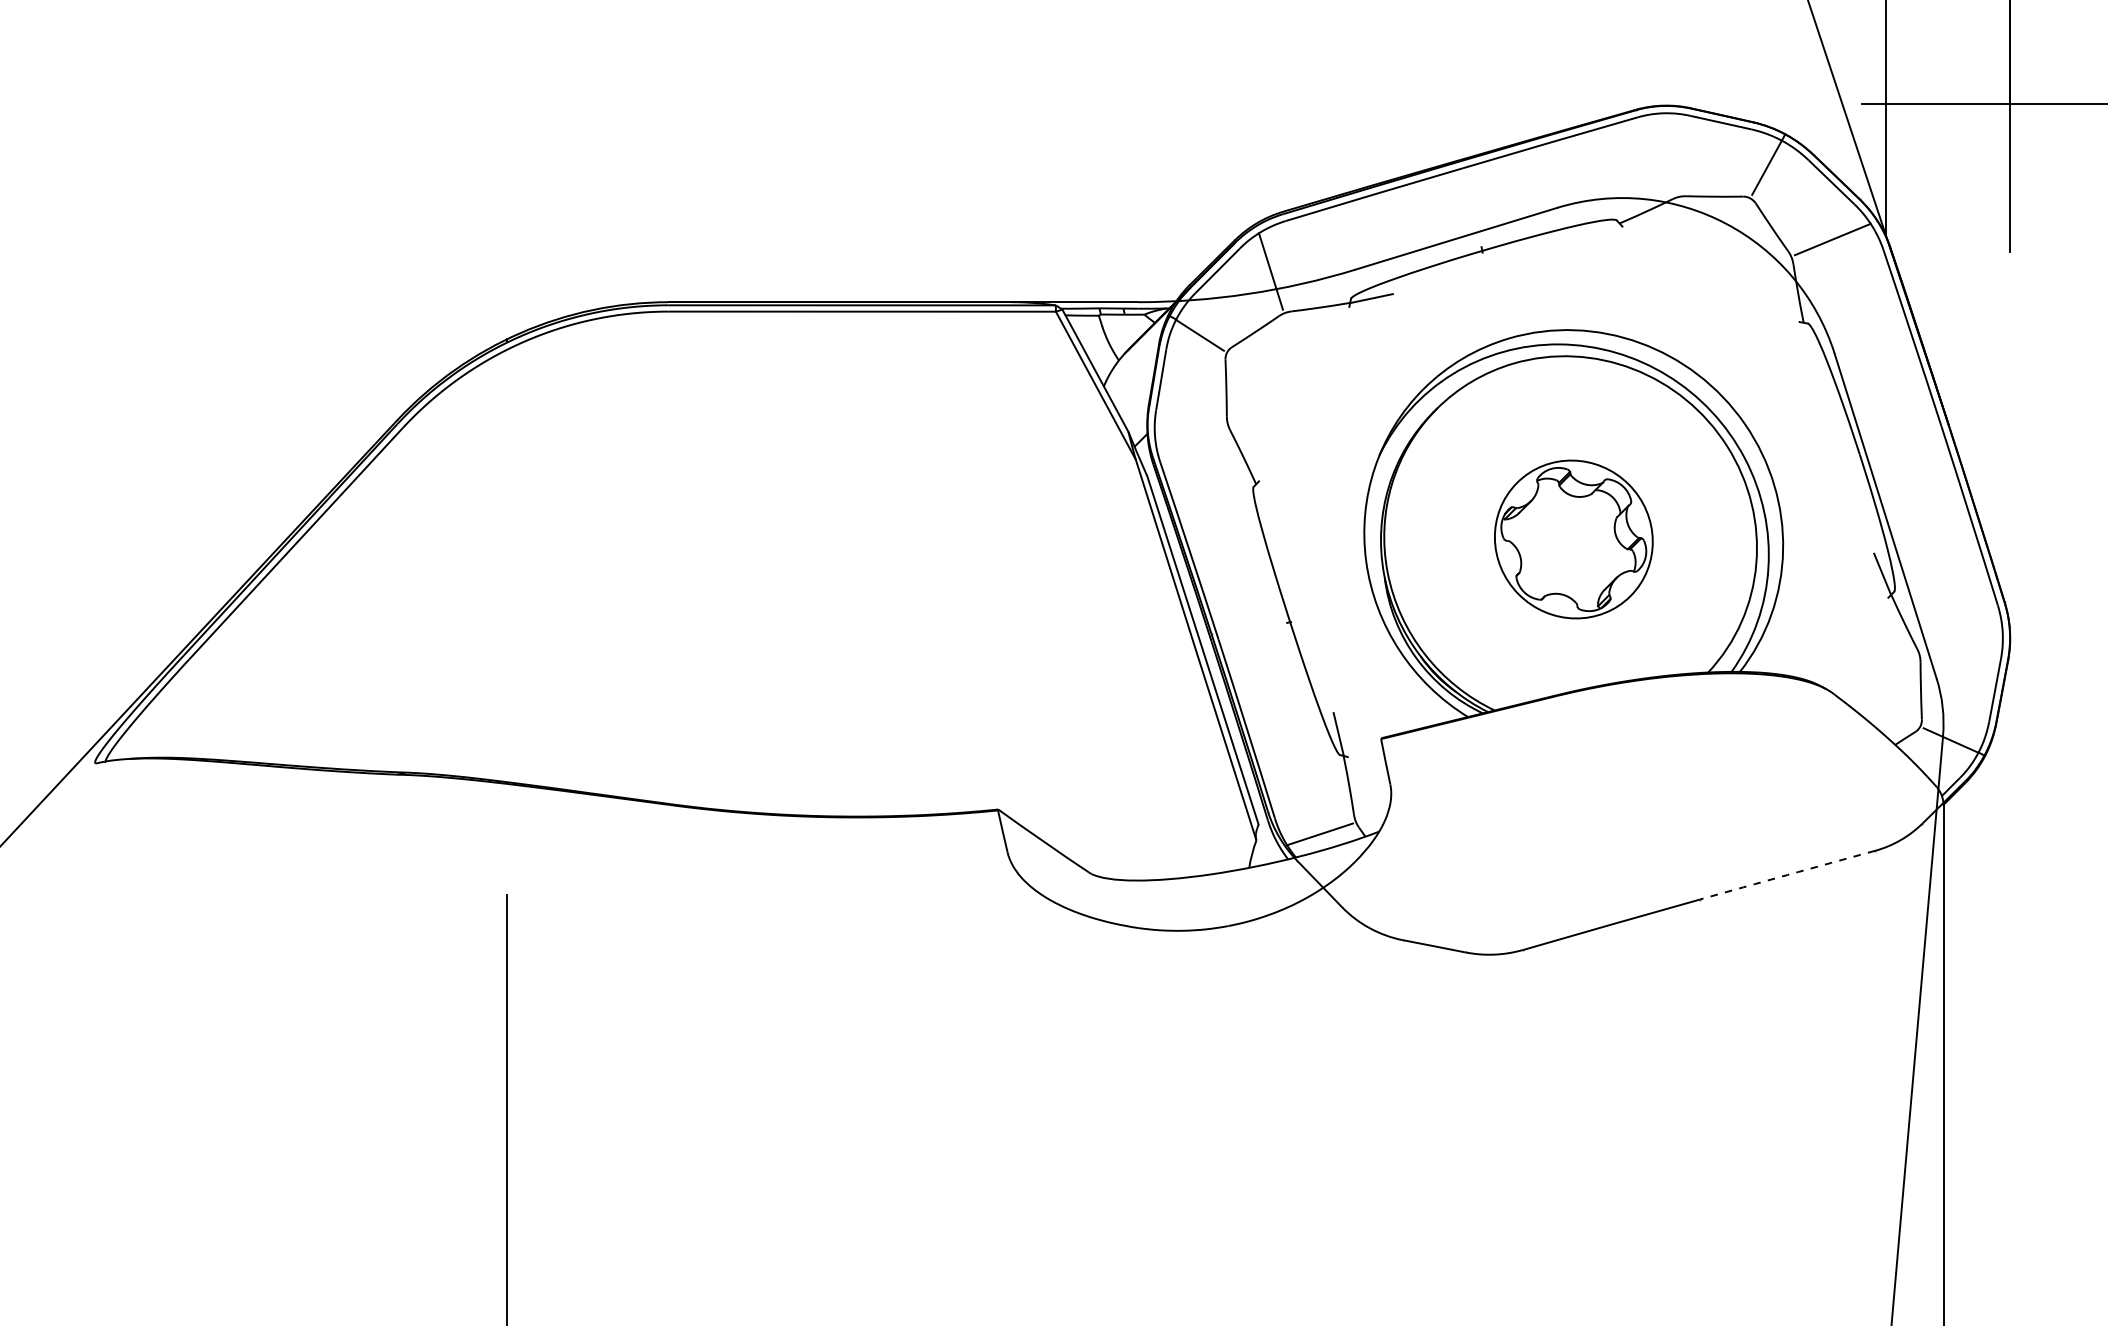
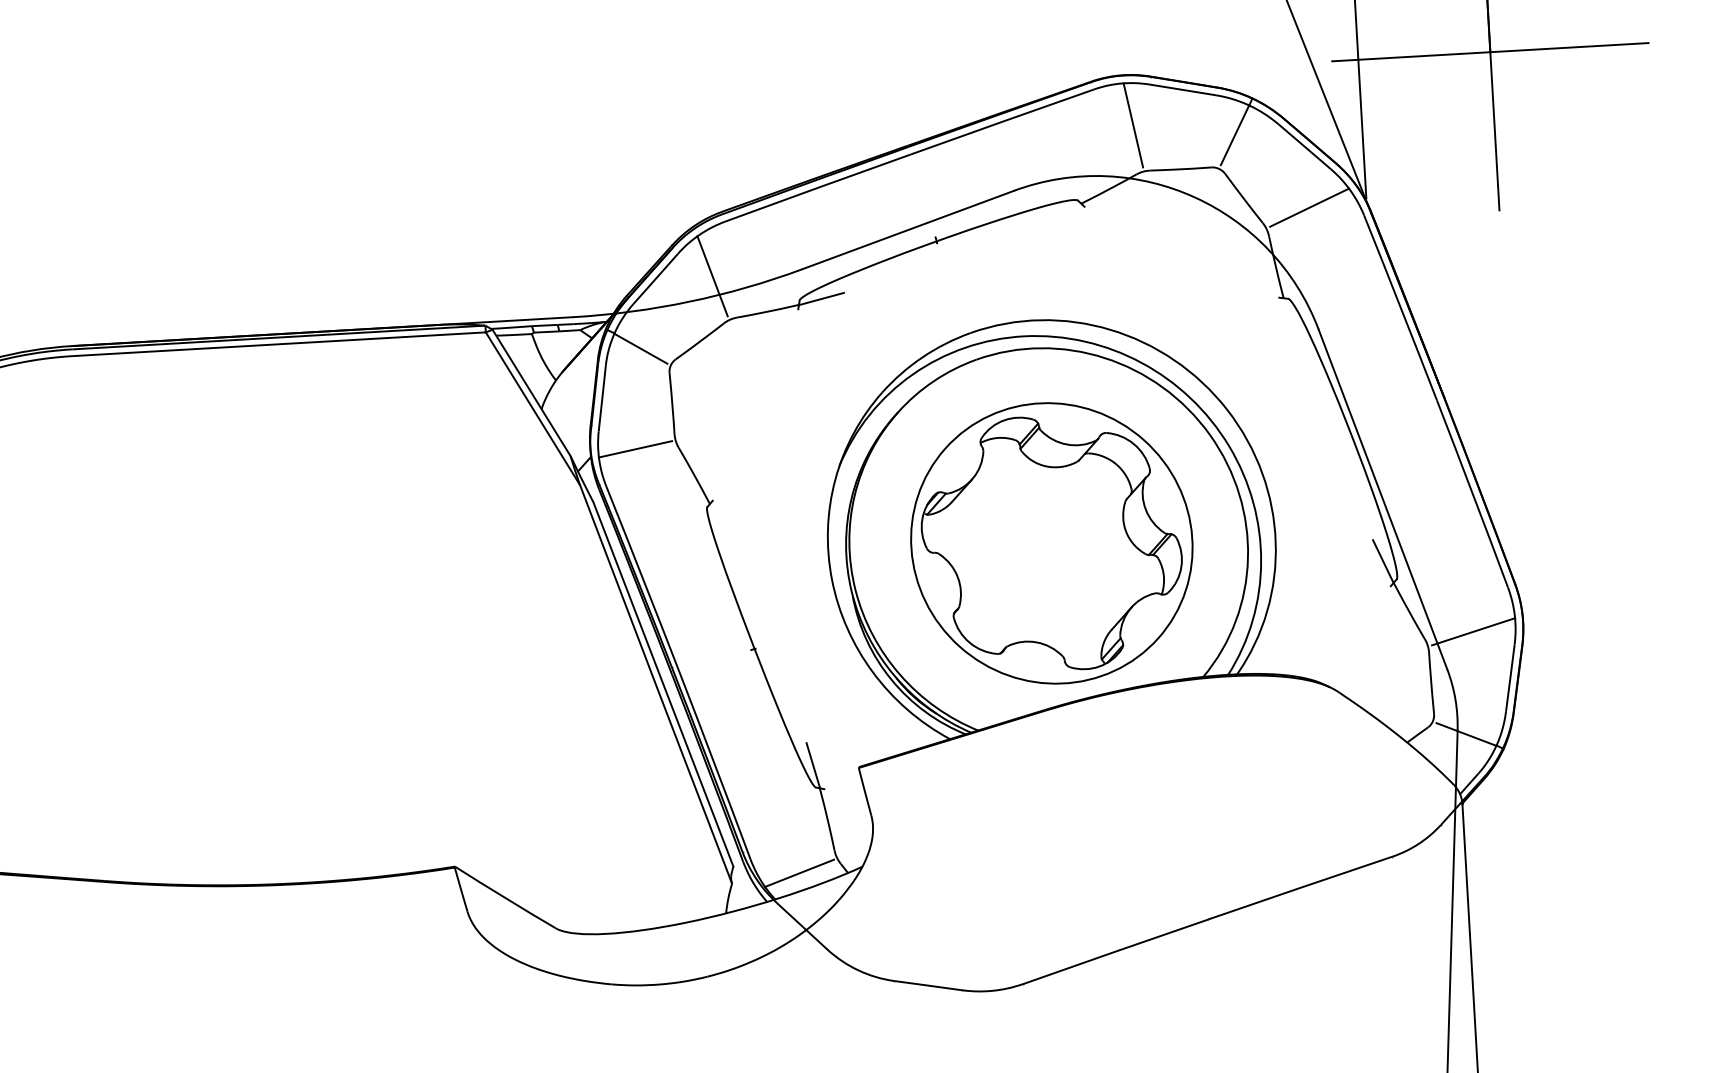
line: (1672, 152) -> (1133, 124), added
line: (1189, 428) -> (635, 448), added
part: (1573, 539) -> (1051, 543), size x1.67
line: (1962, 644) -> (1472, 631), added
arc: (1787, 875) -> (1300, 888), dashed -> solid

